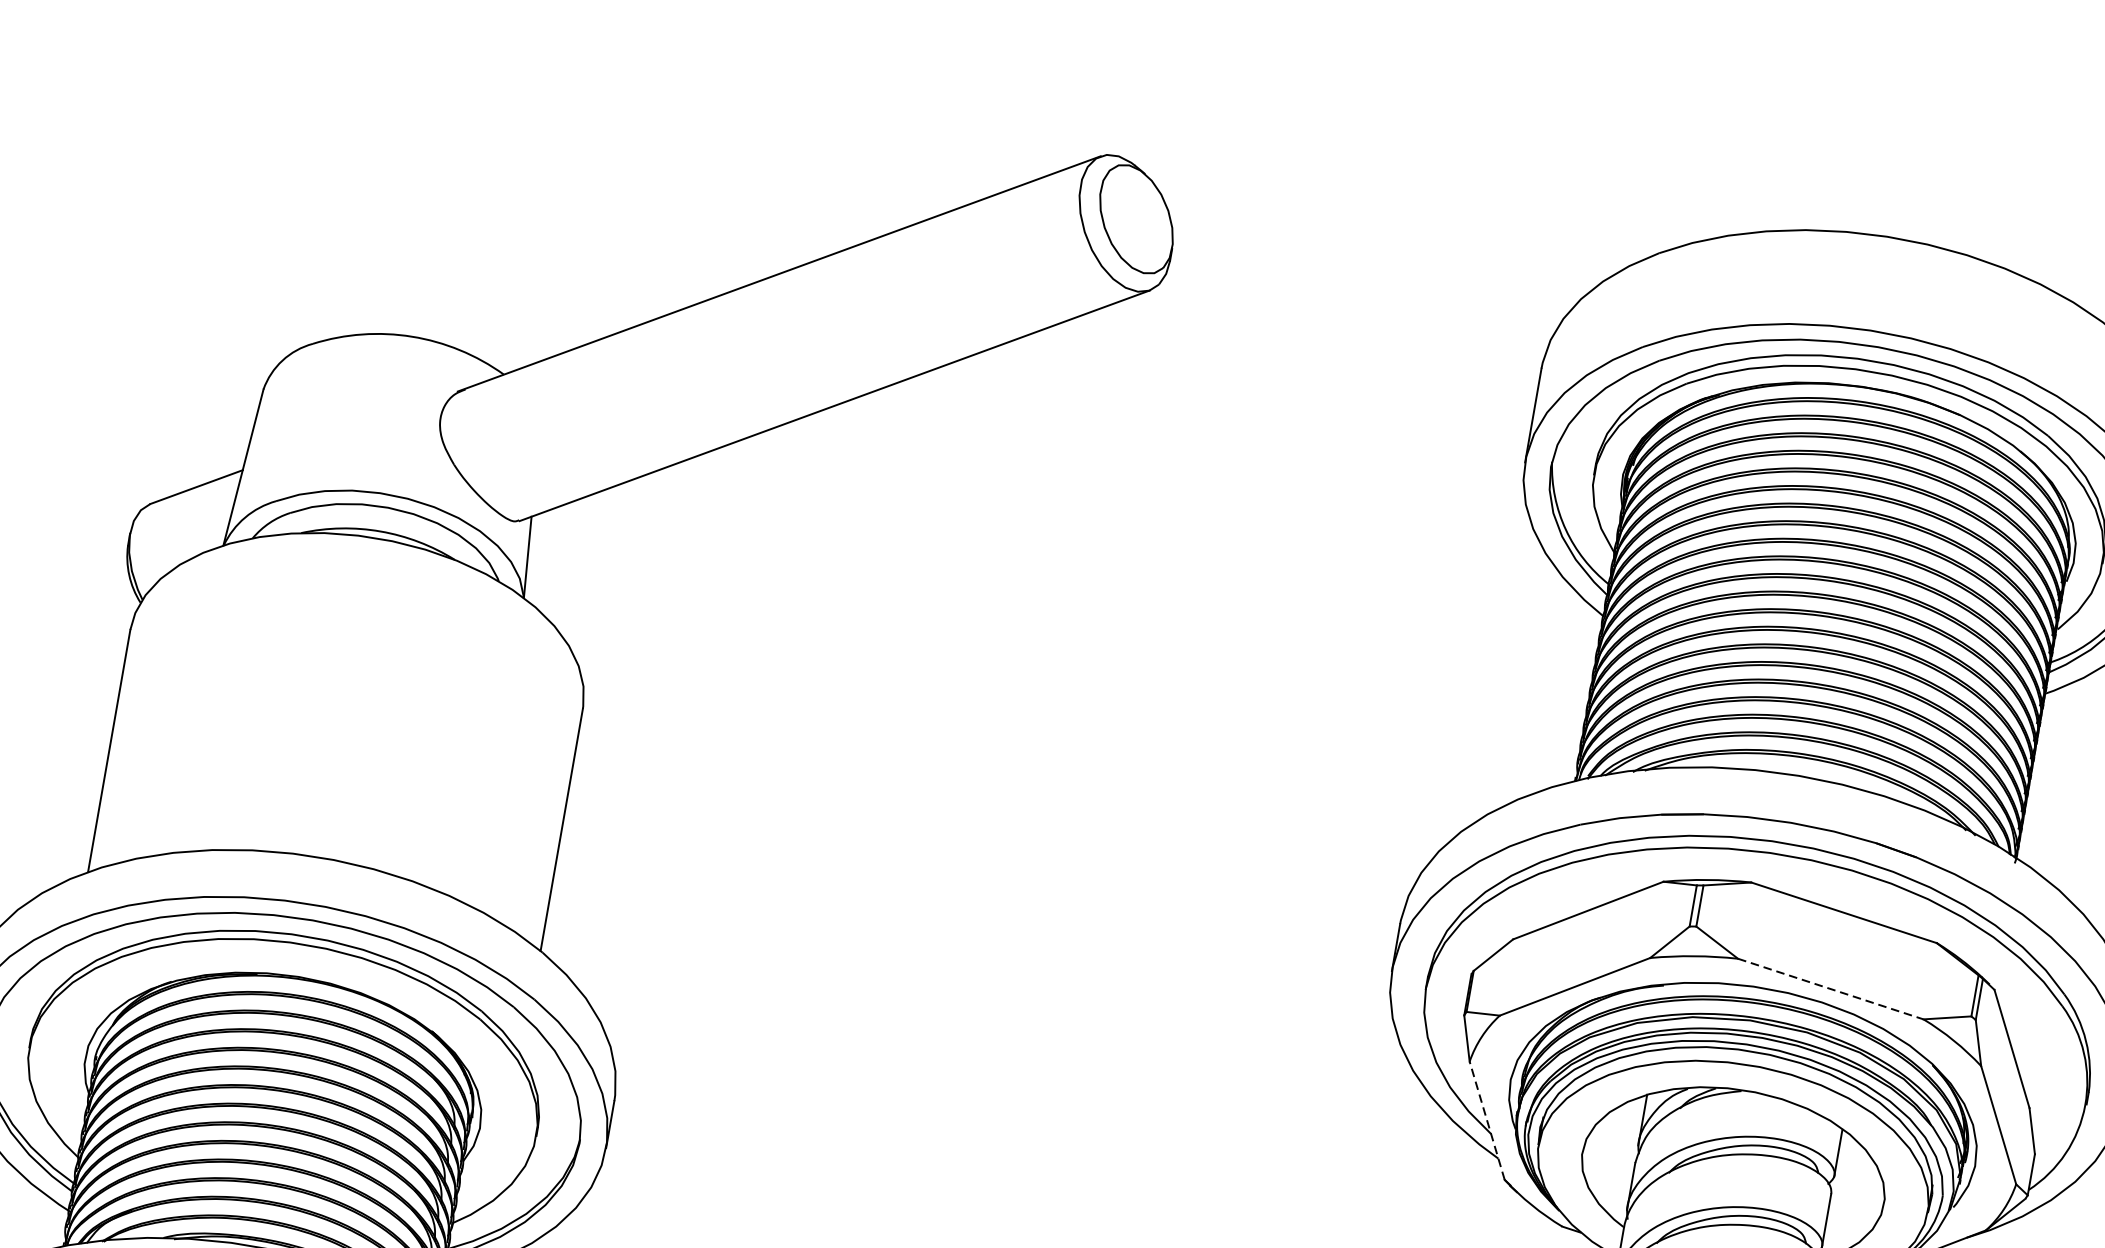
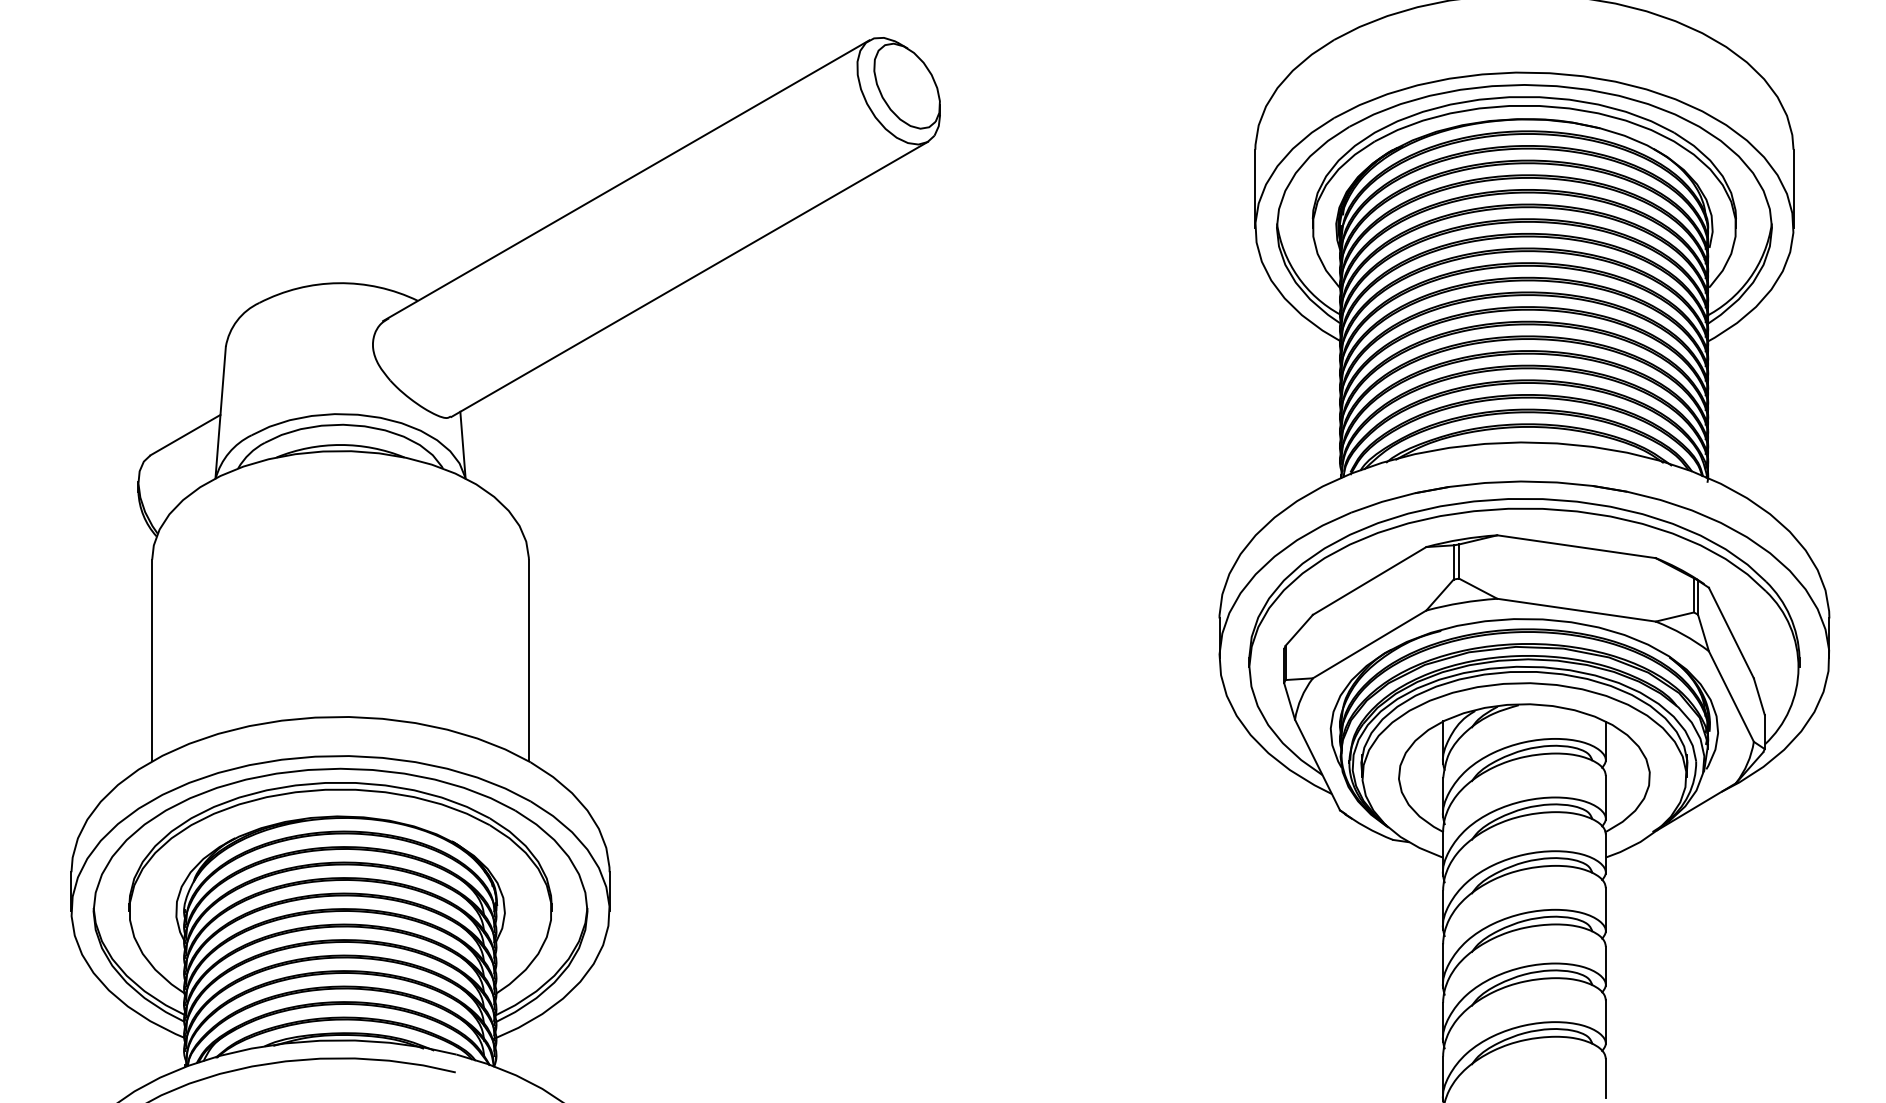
line: (1830, 989) -> (1576, 610), dashed -> solid
line: (1487, 1121) -> (1317, 765), dashed -> solid

